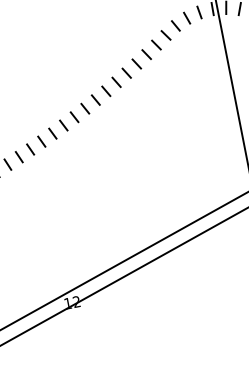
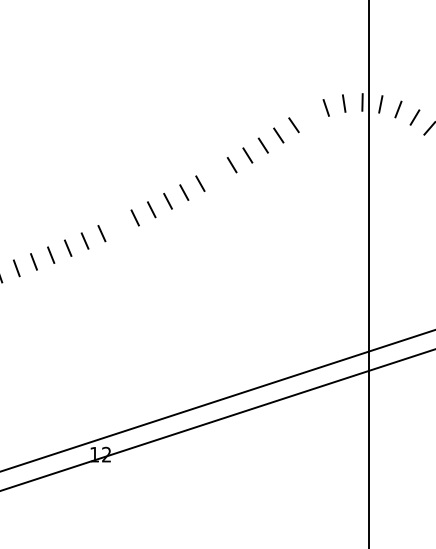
line: (175, 25) -> (309, 114), removed
line: (116, 82) -> (216, 174), removed
line: (52, 133) -> (118, 225), removed

